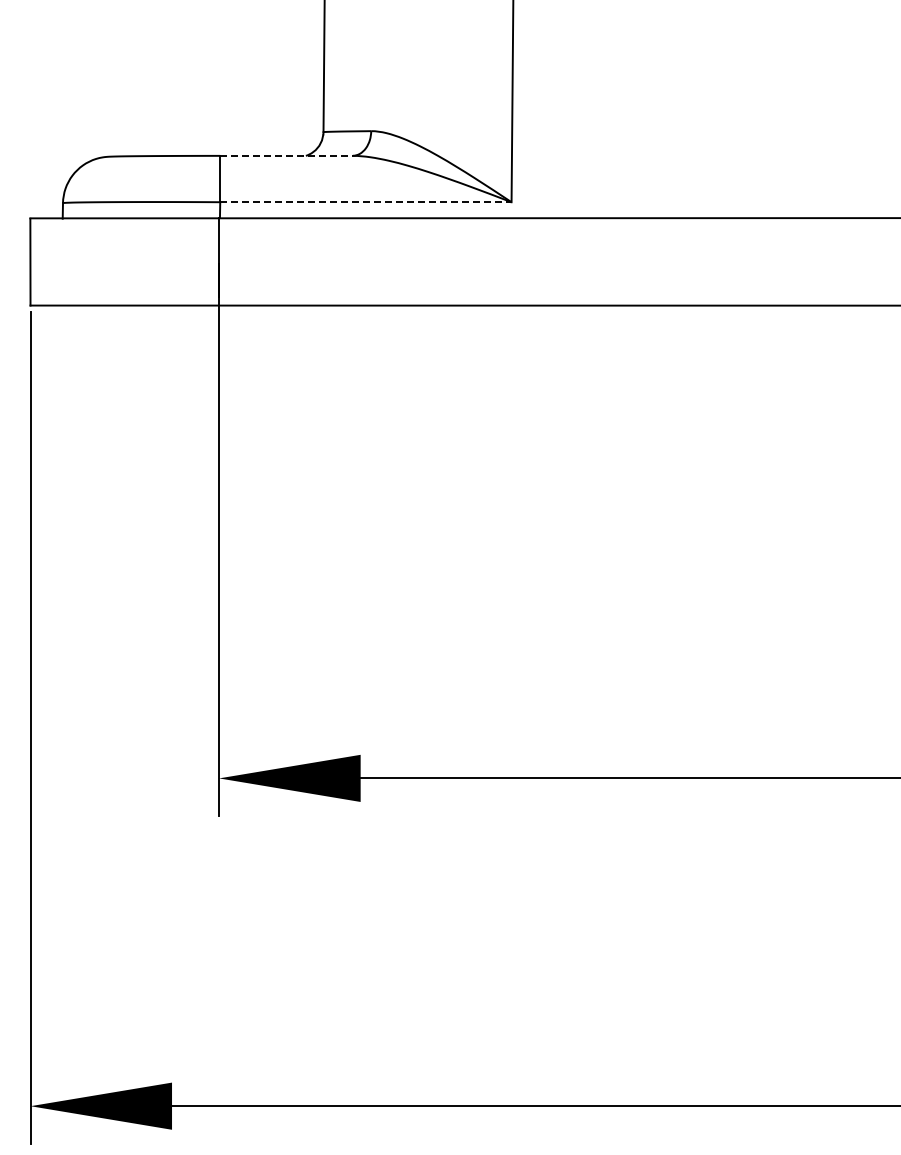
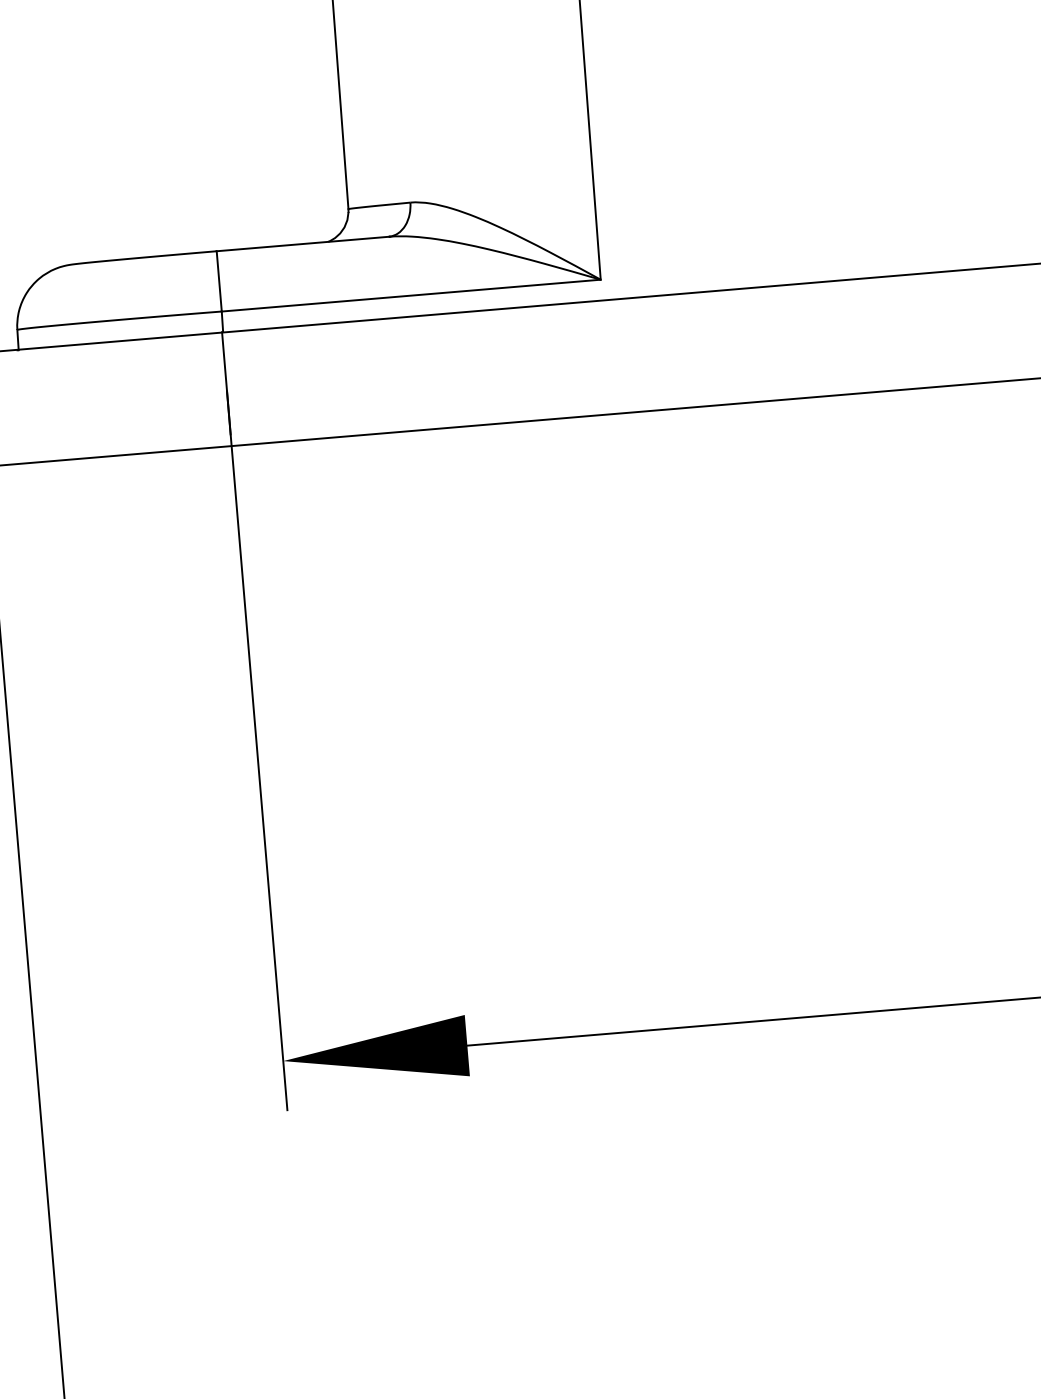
line: (287, 155) -> (304, 243), dashed -> solid
line: (365, 202) -> (410, 296), dashed -> solid

